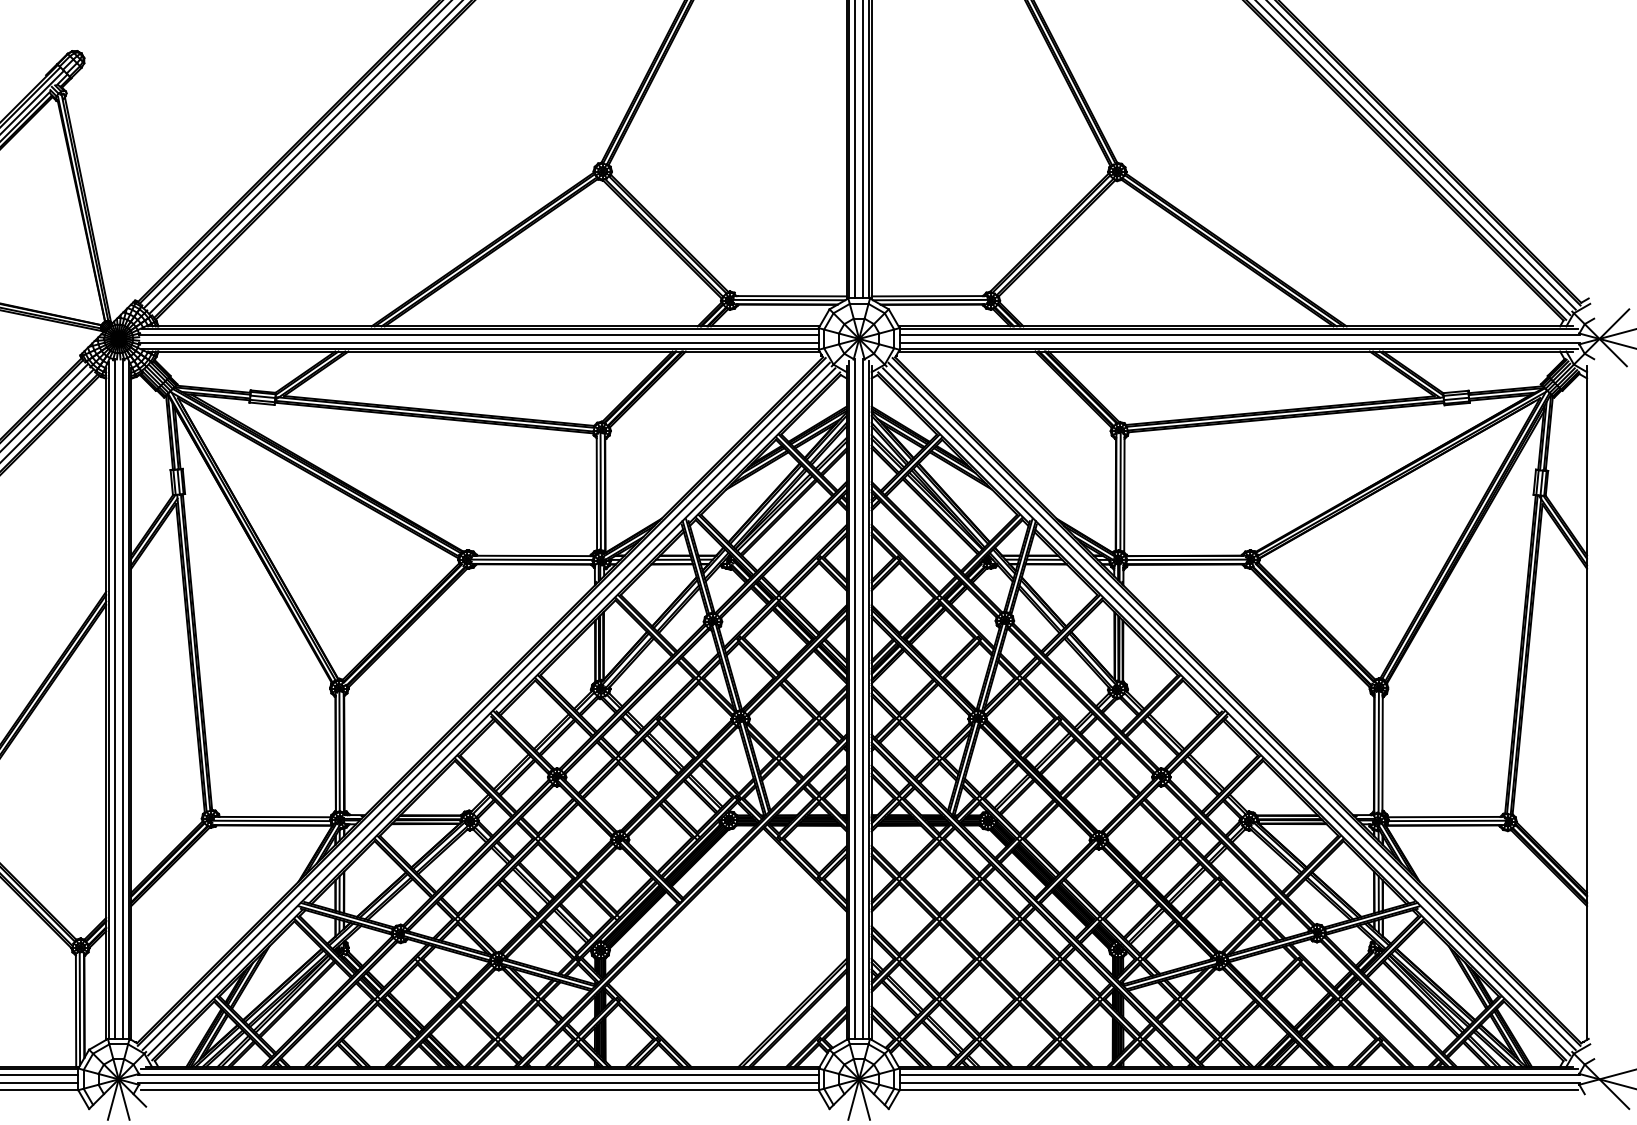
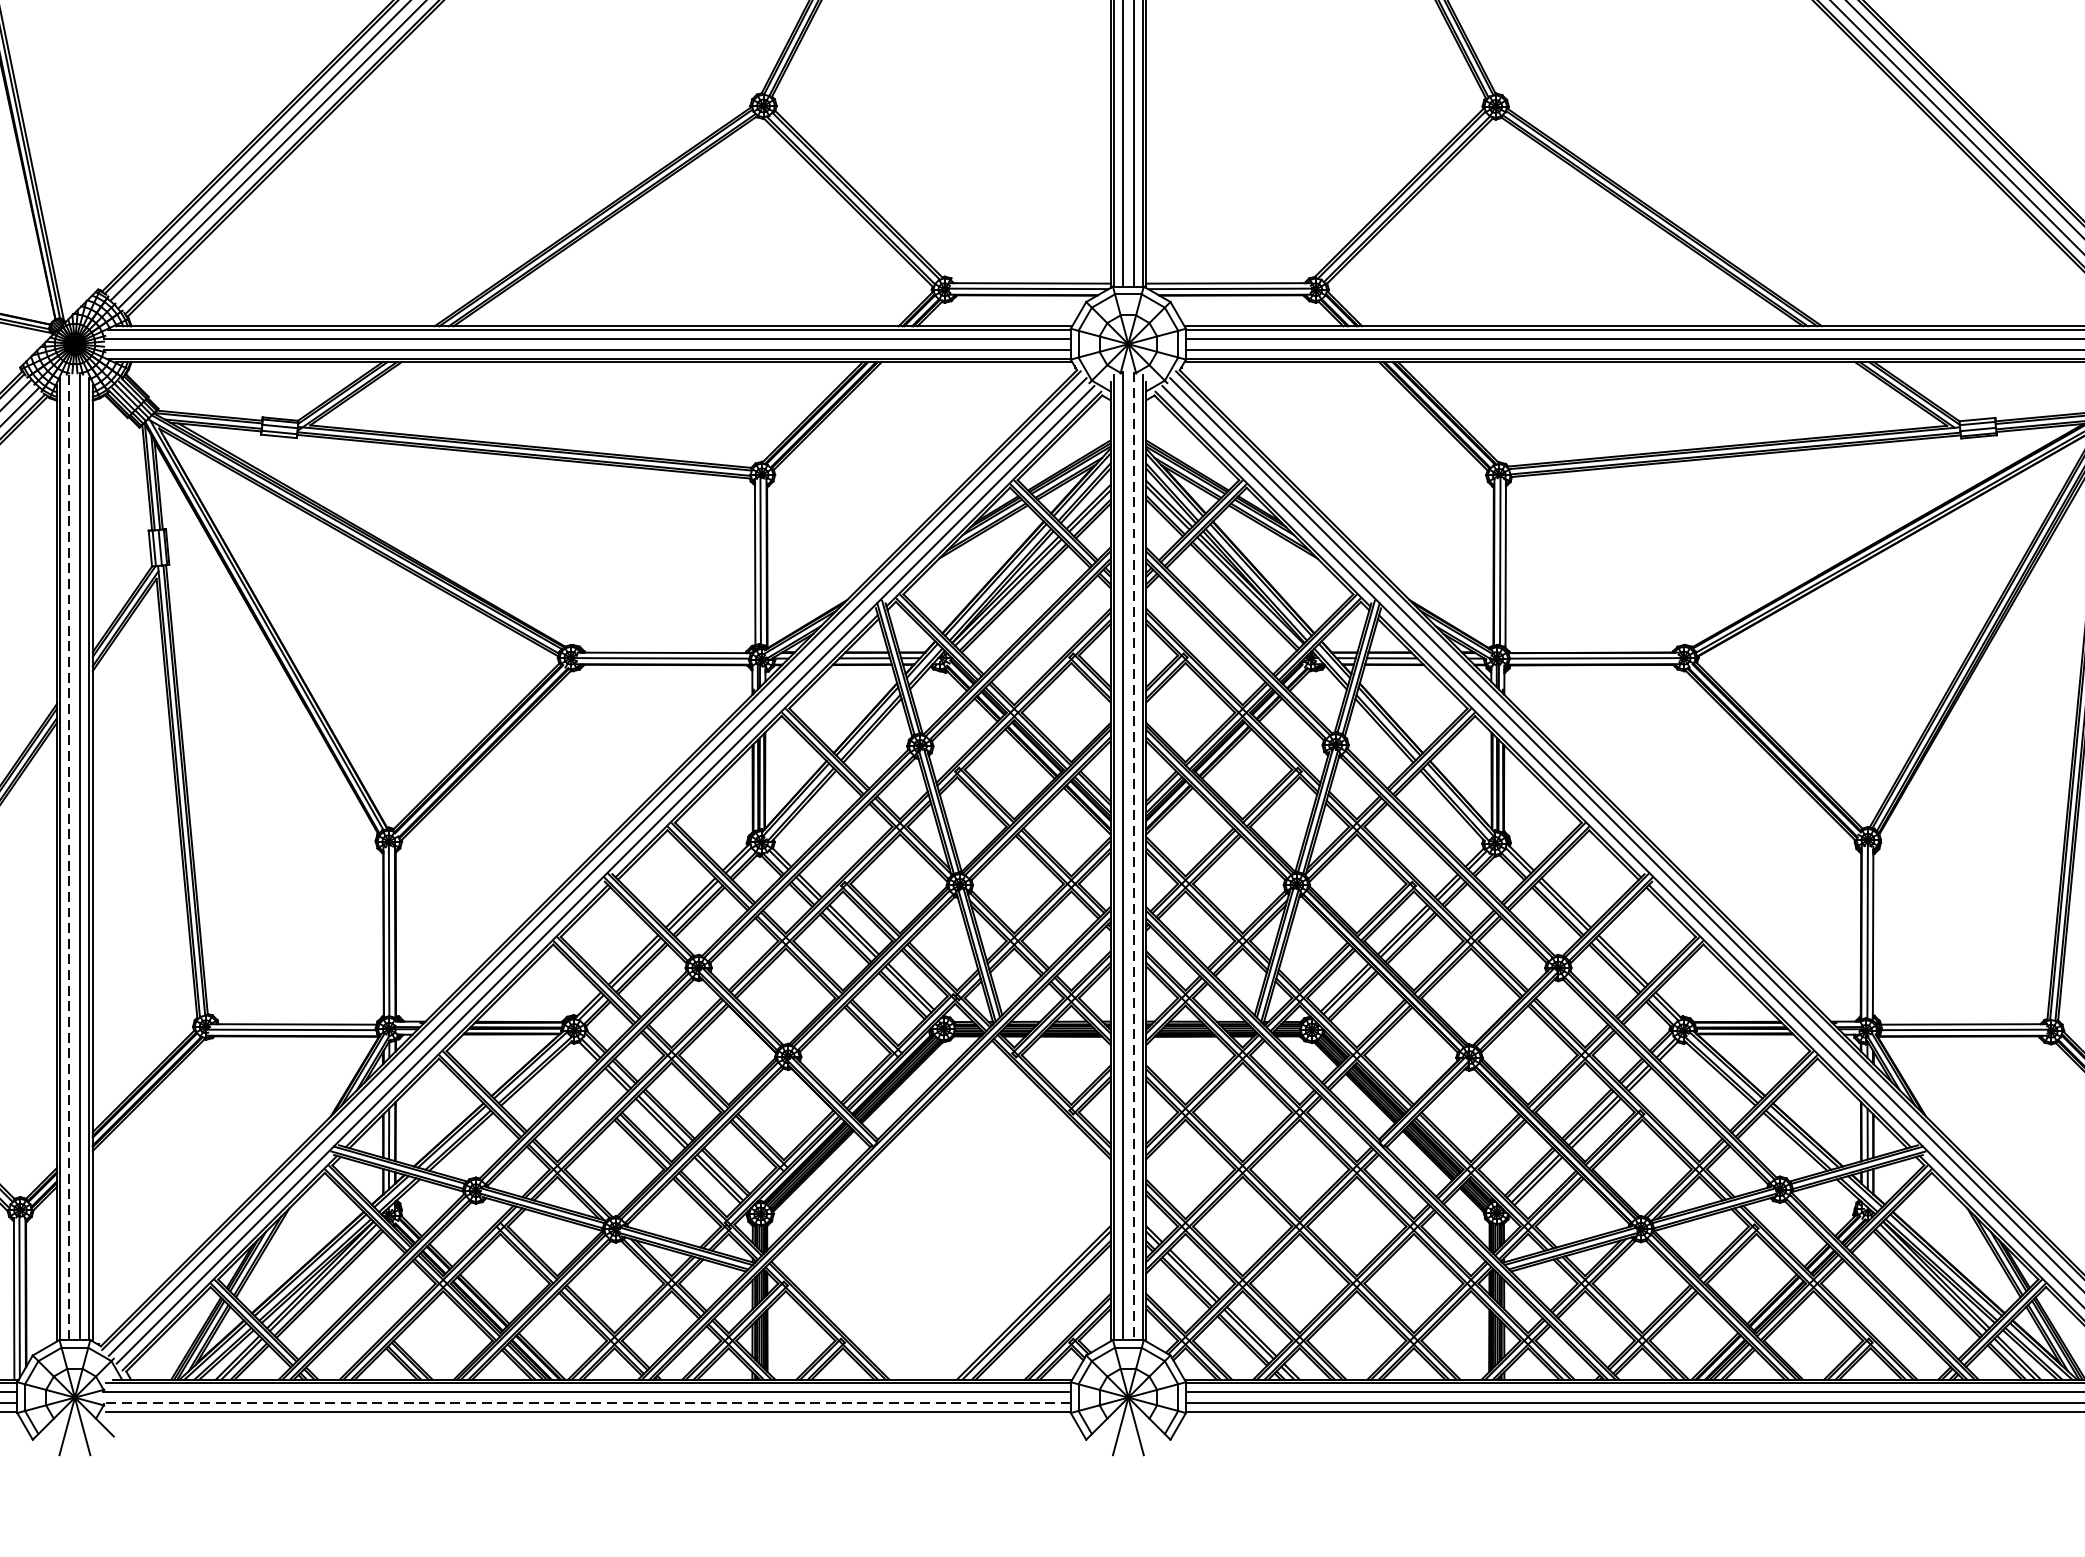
line: (114, 699) -> (68, 857), solid -> dashed
line: (863, 699) -> (1134, 857), solid -> dashed
line: (478, 1083) -> (586, 1403), solid -> dashed

